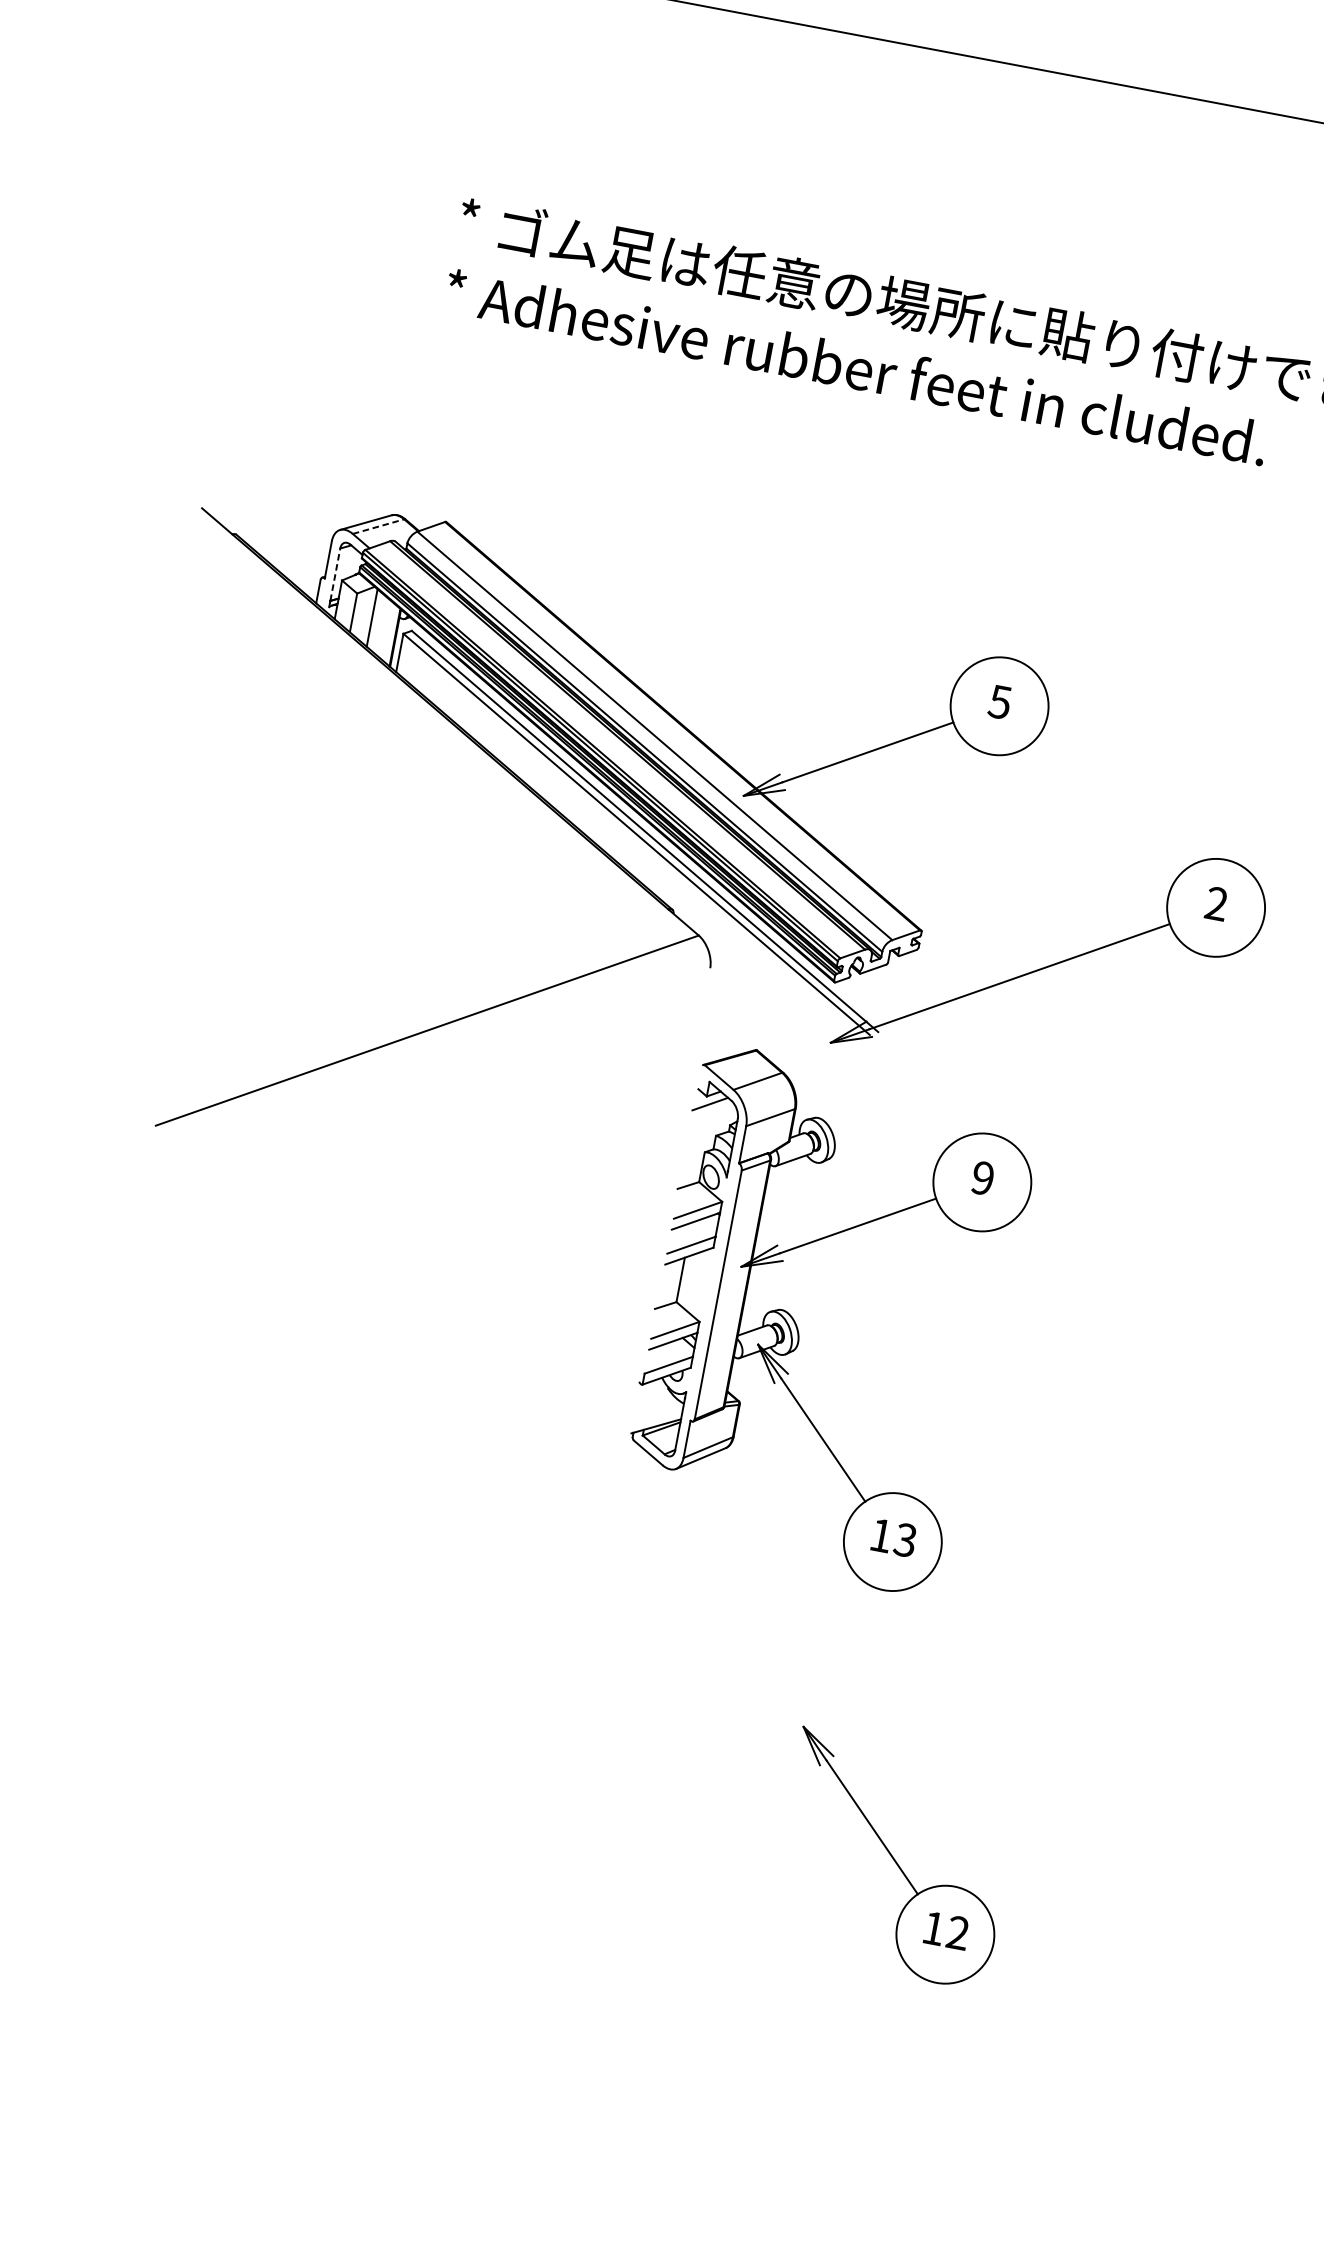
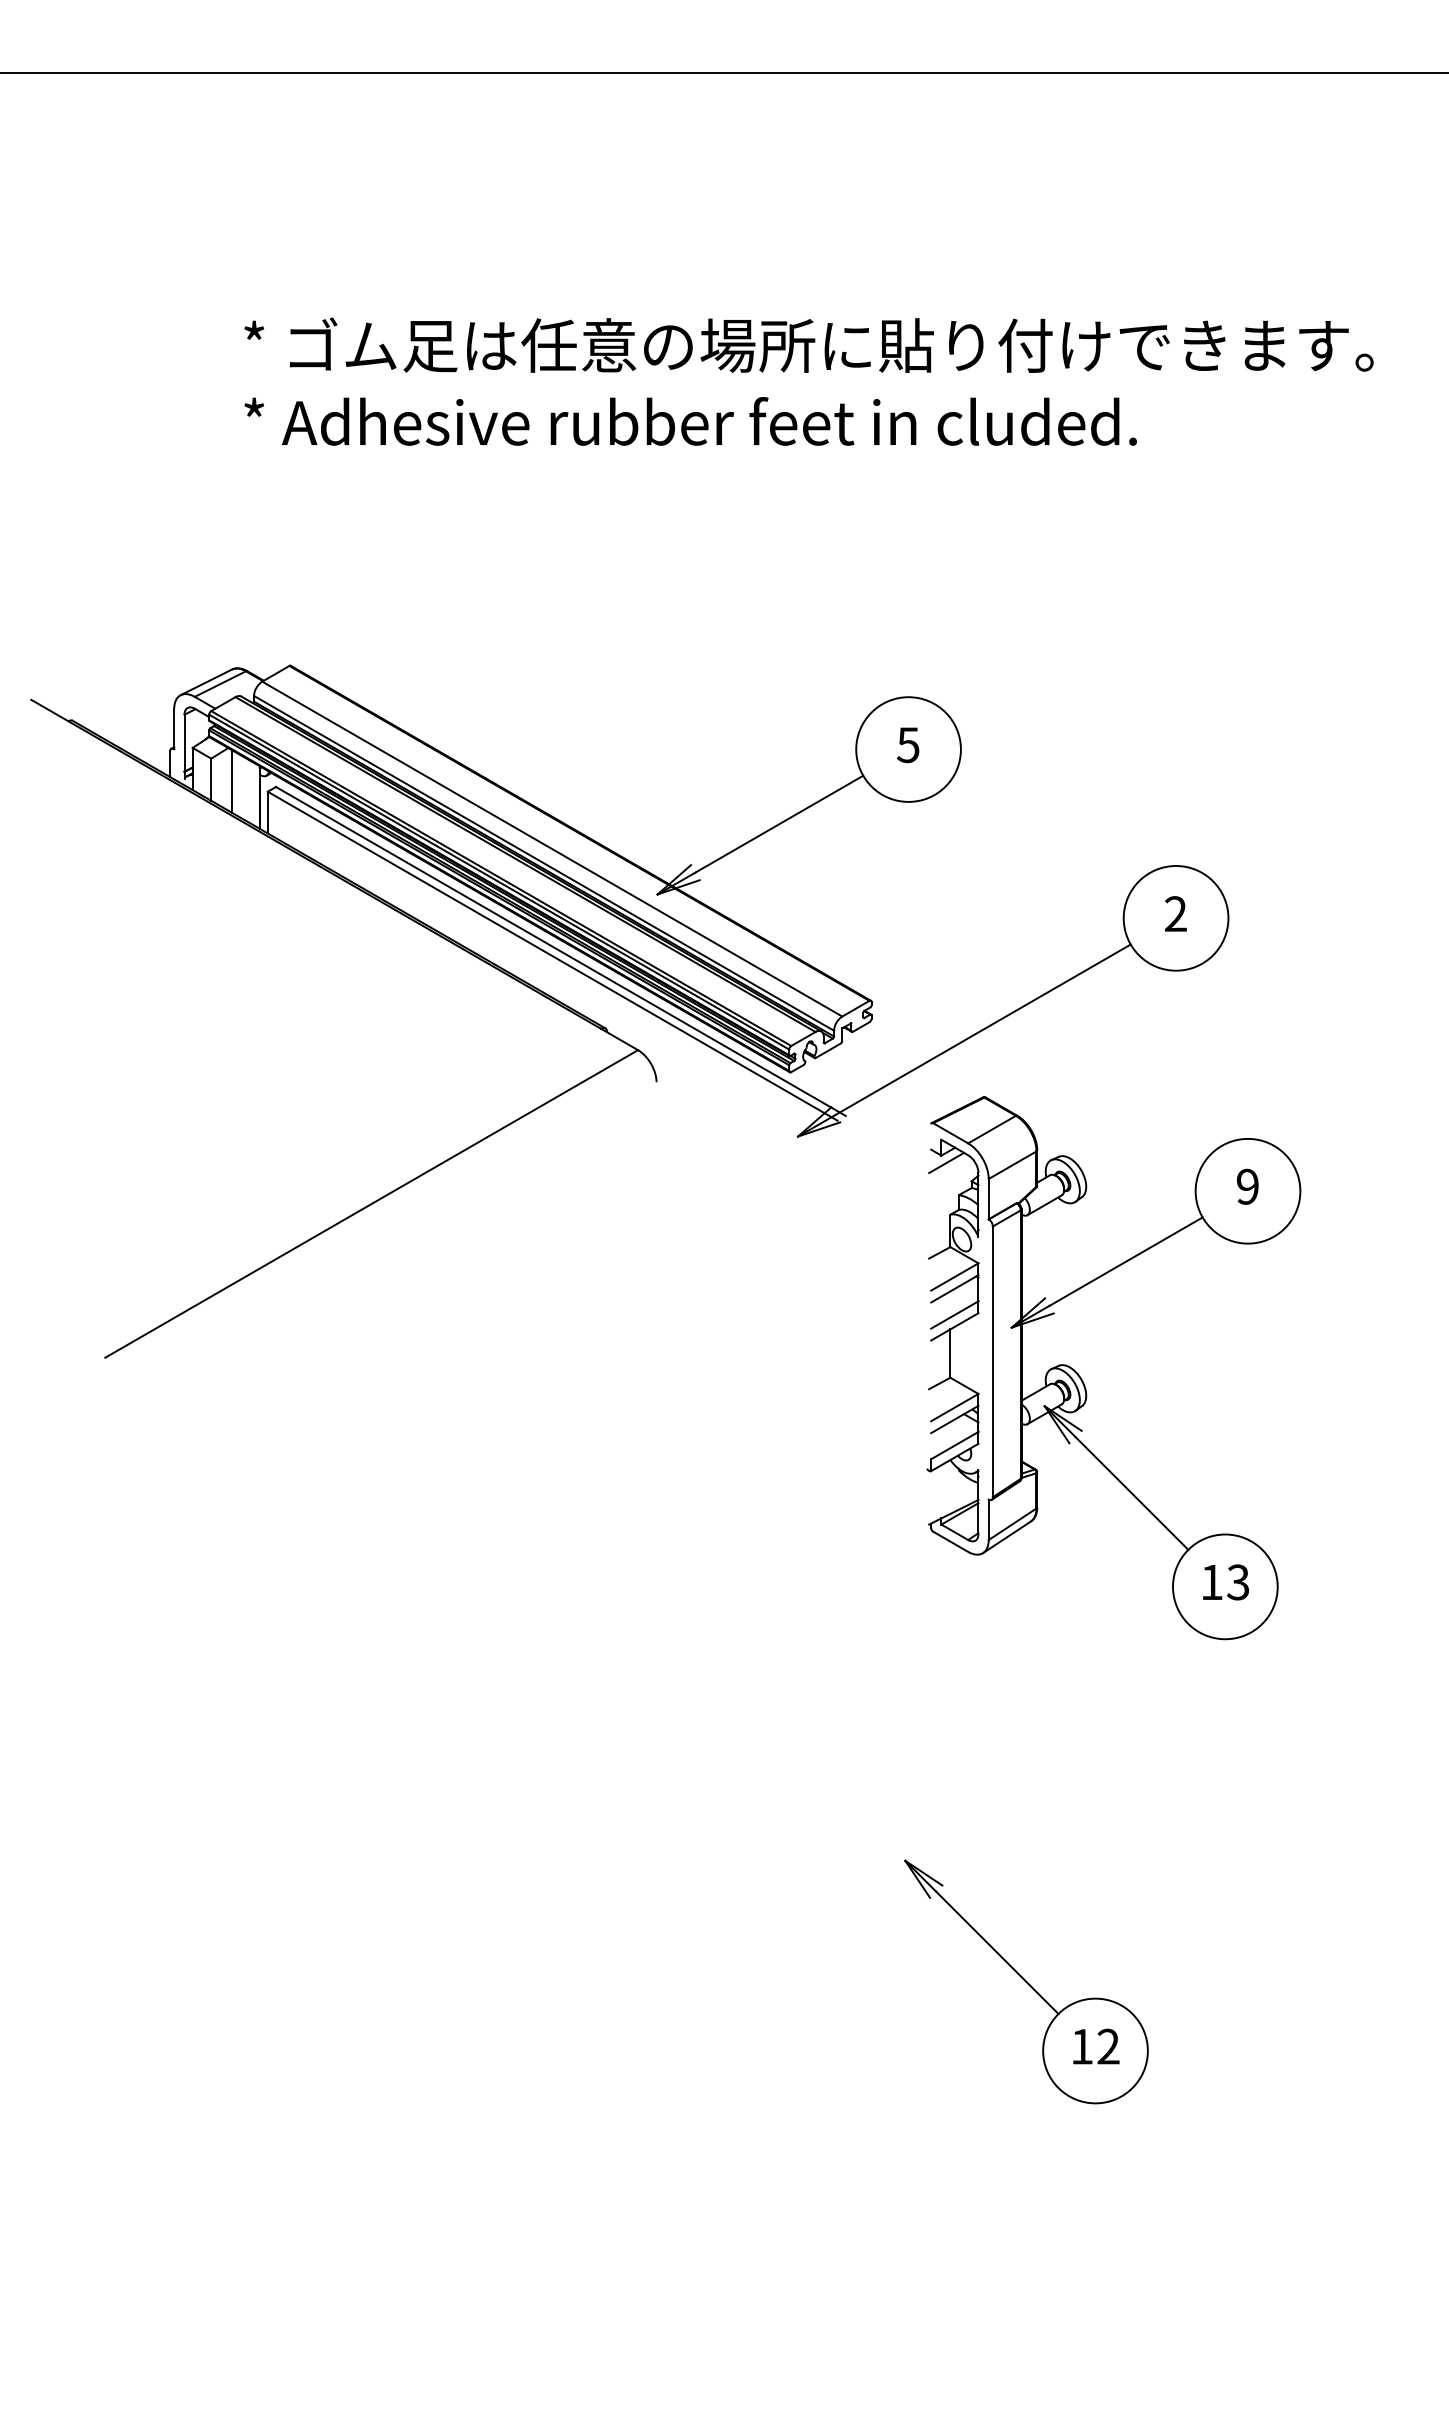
line: (378, 527) -> (220, 684), dashed -> solid
line: (335, 575) -> (184, 743), dashed -> solid
part: (798, 1330) -> (1084, 1383), moved

